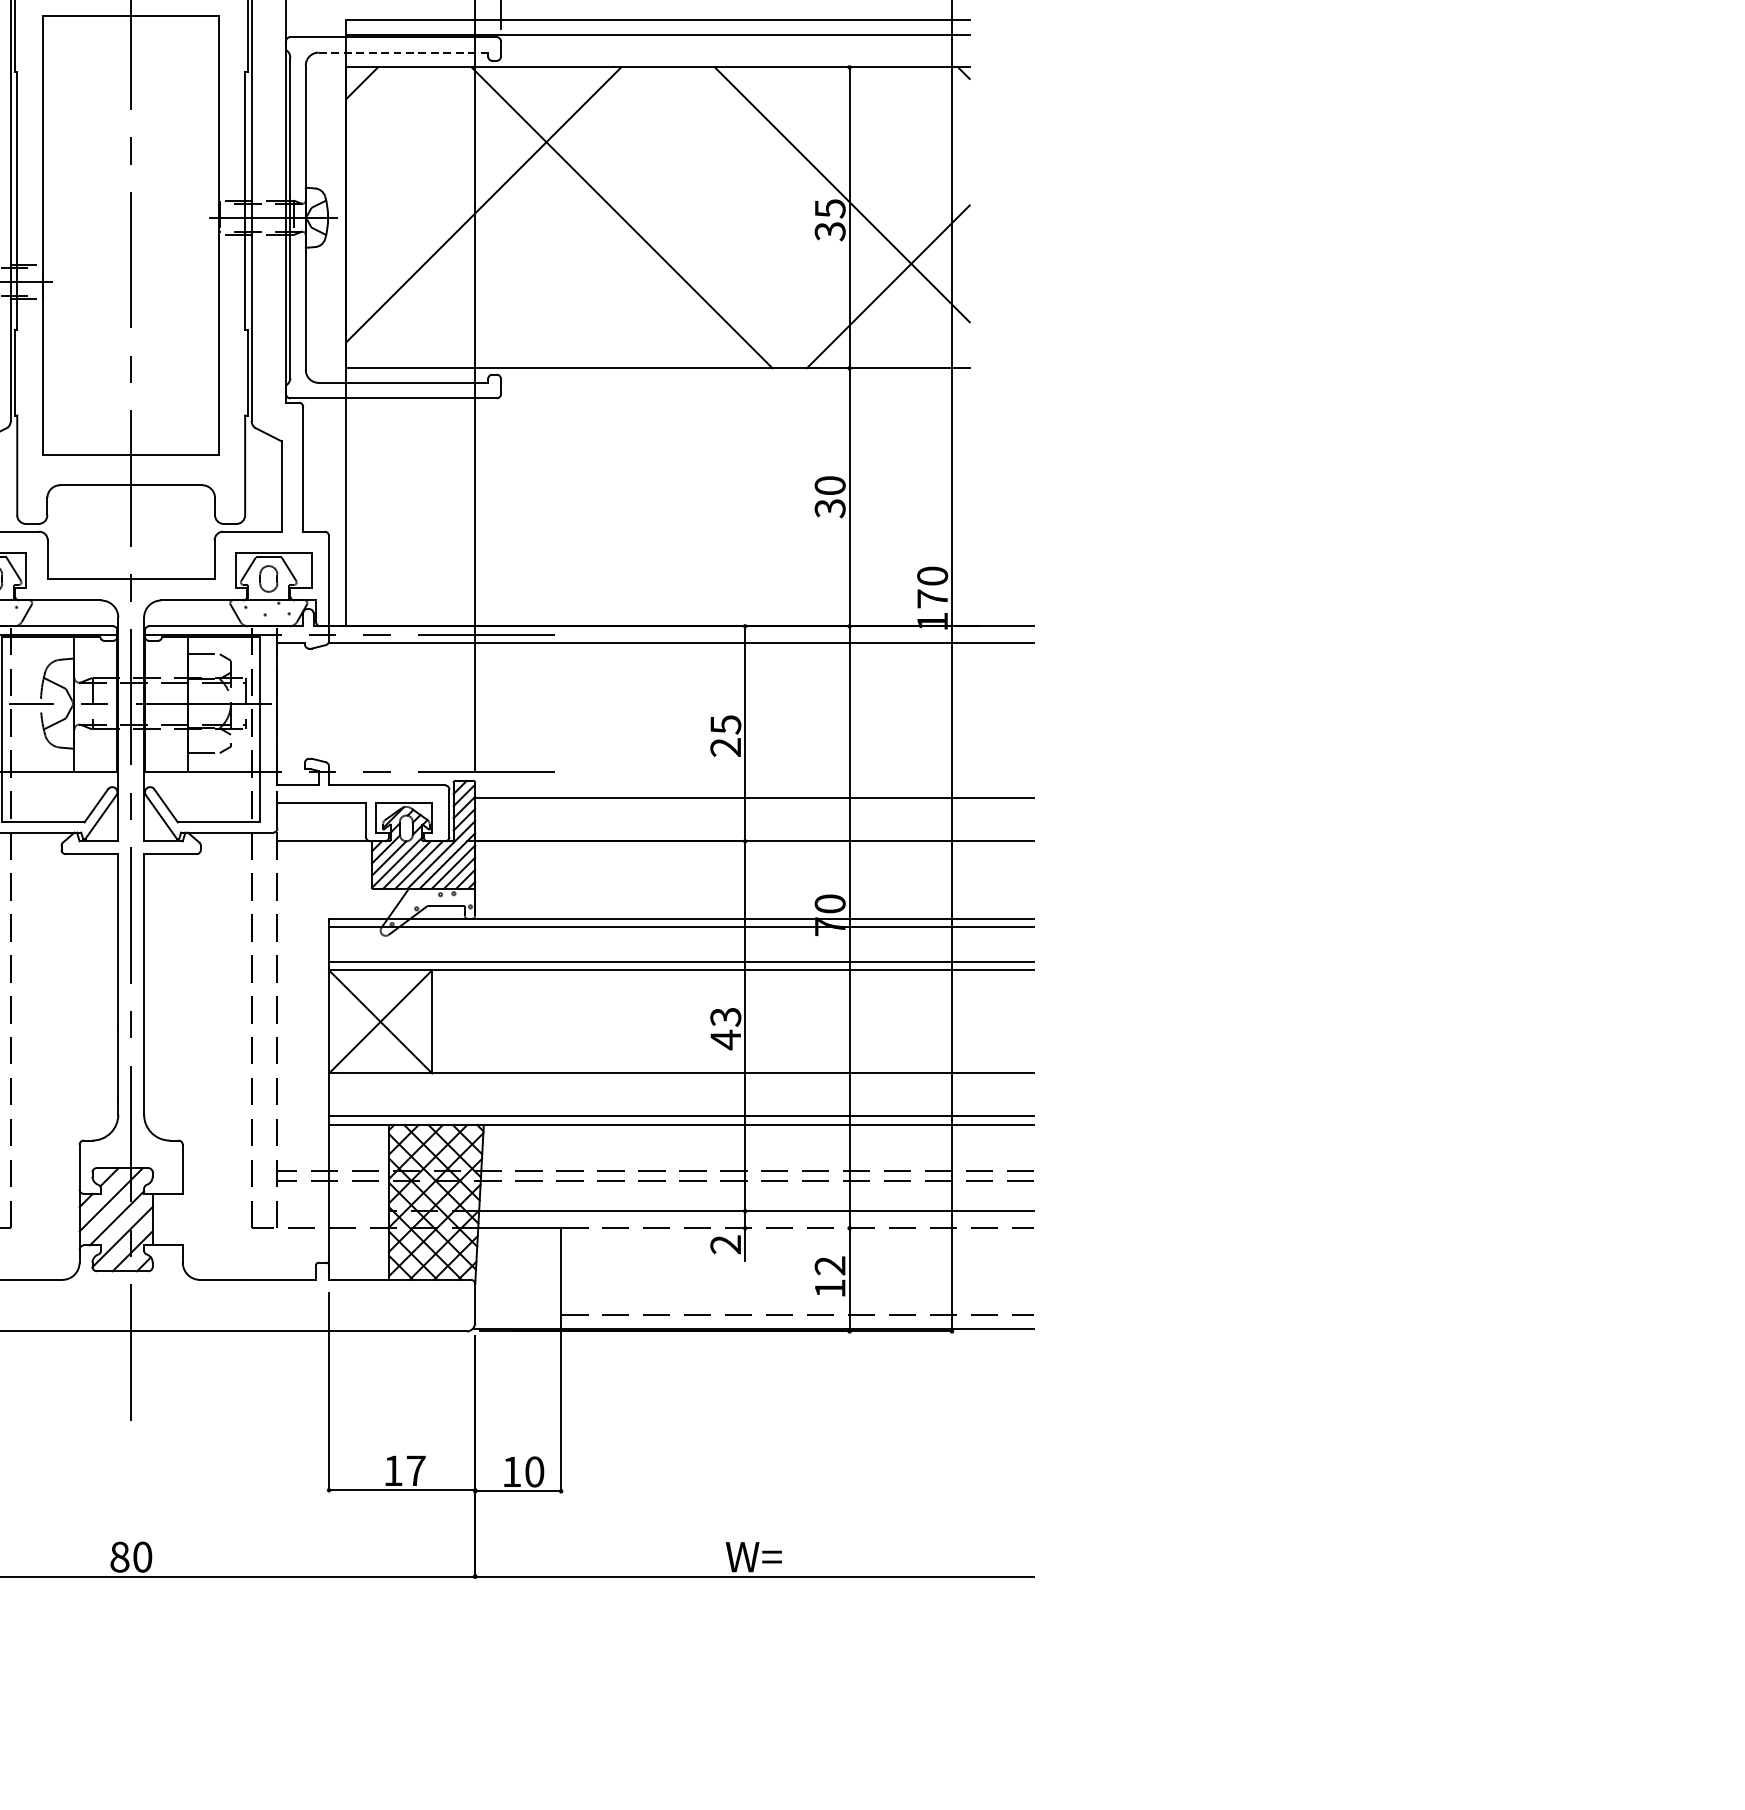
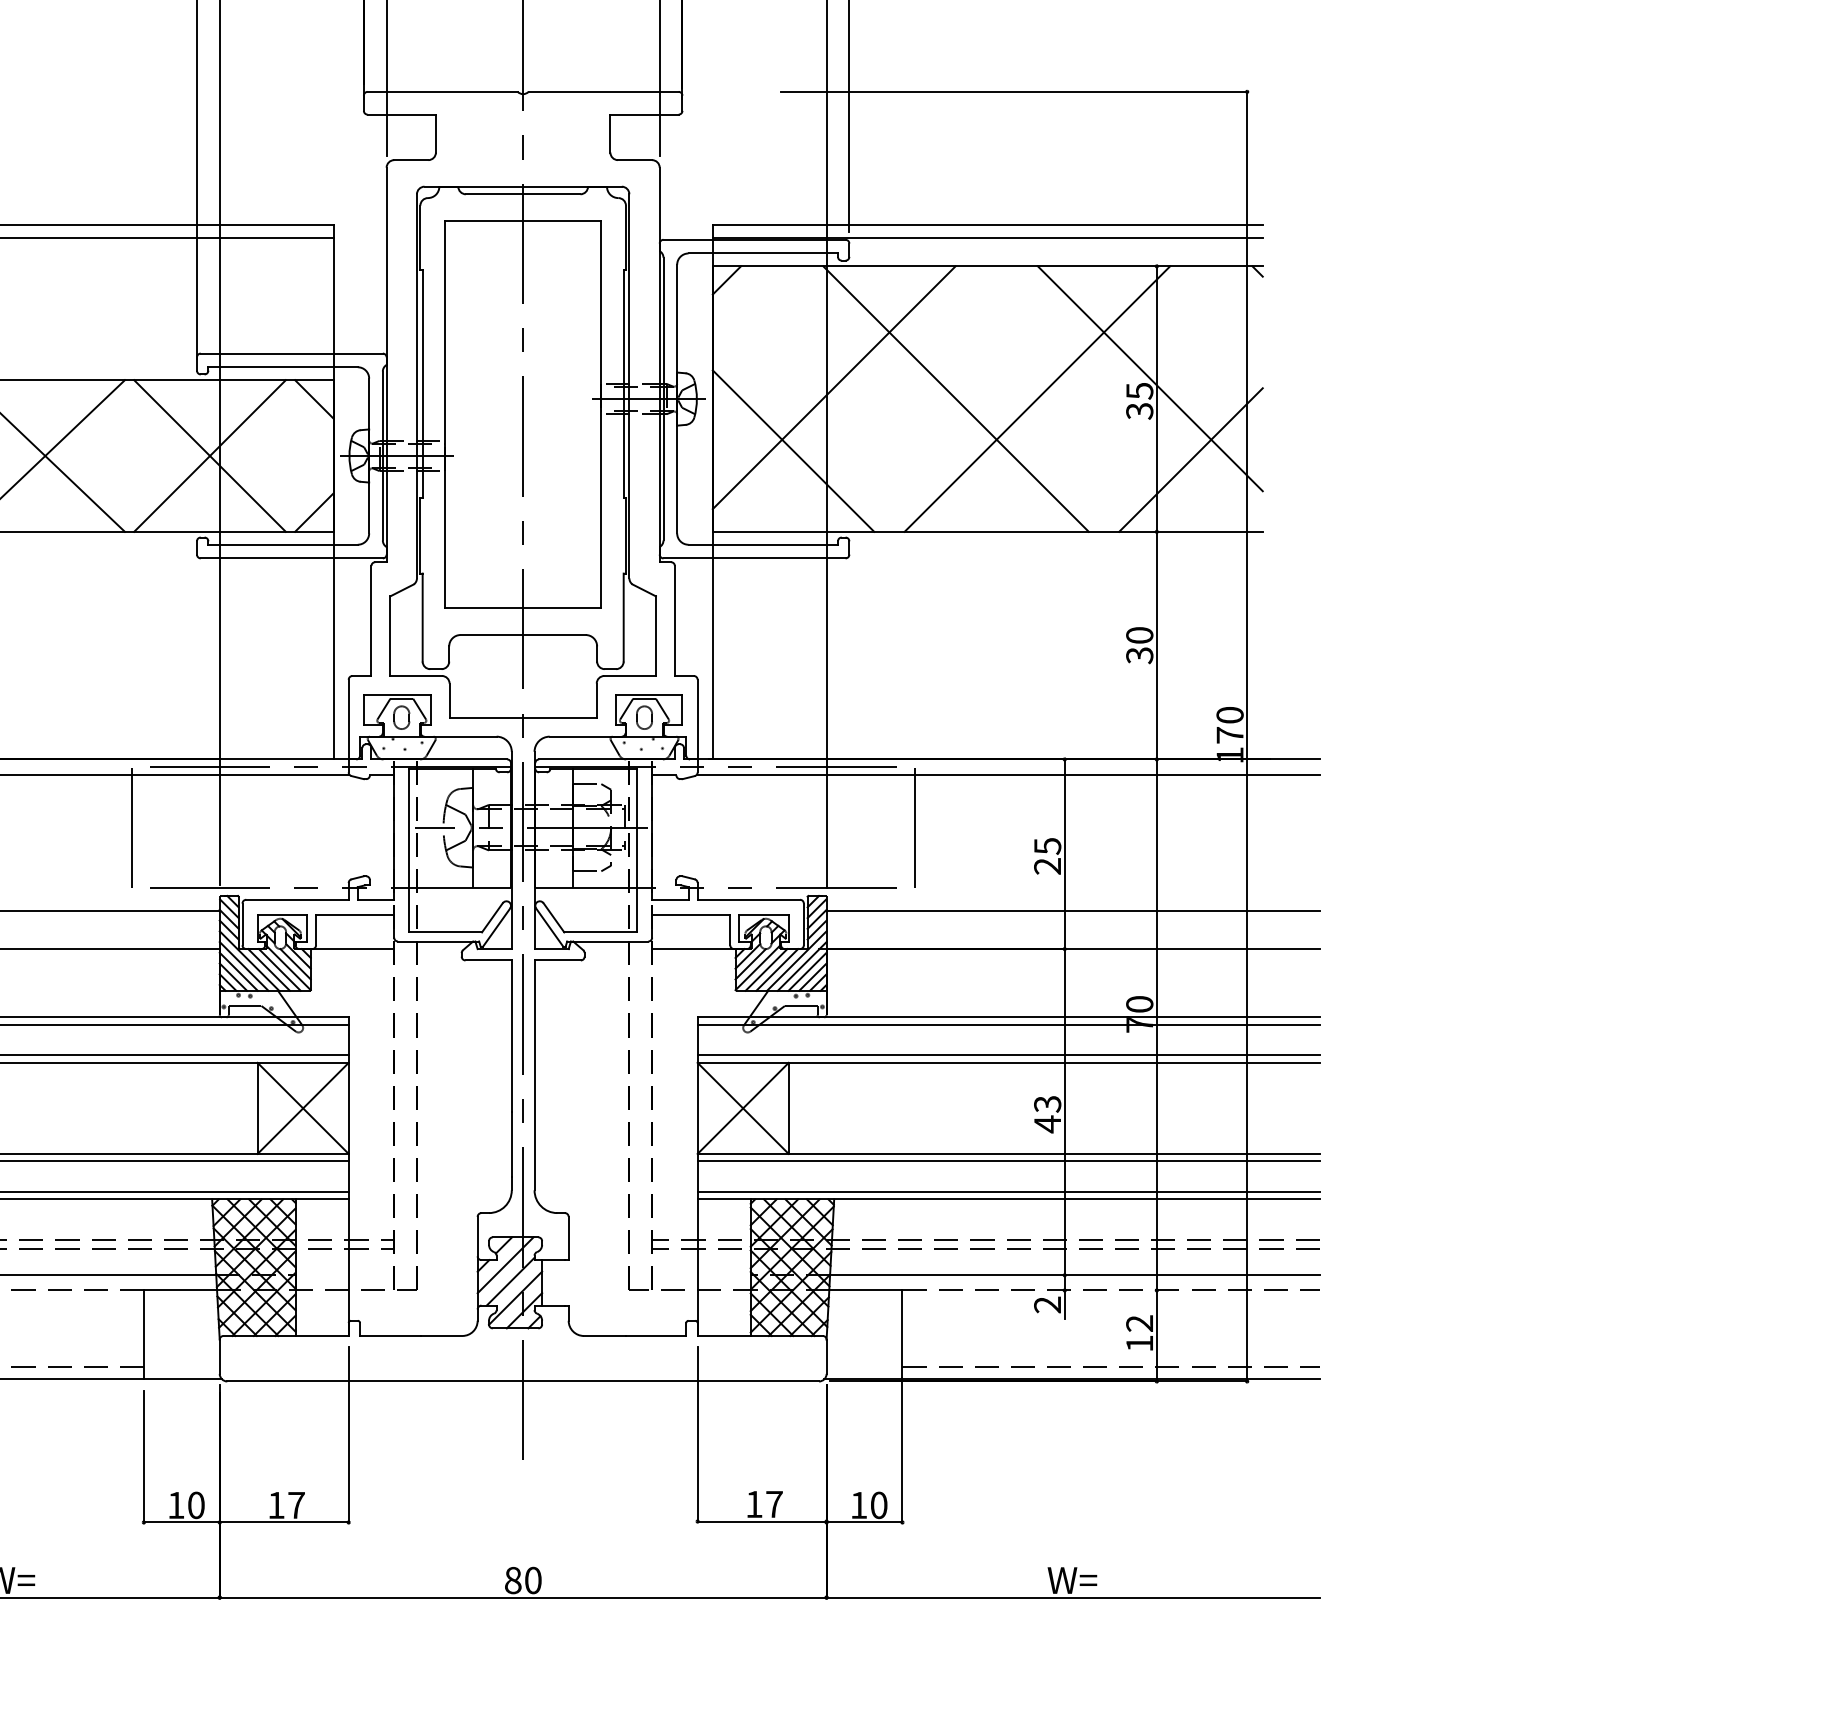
line: (403, 52) -> (763, 253), dashed -> solid
line: (714, 217) -> (1037, 398), added
line: (437, 276) -> (793, 450), added
line: (574, 703) -> (914, 827), added
line: (681, 1082) -> (1008, 1161), added

